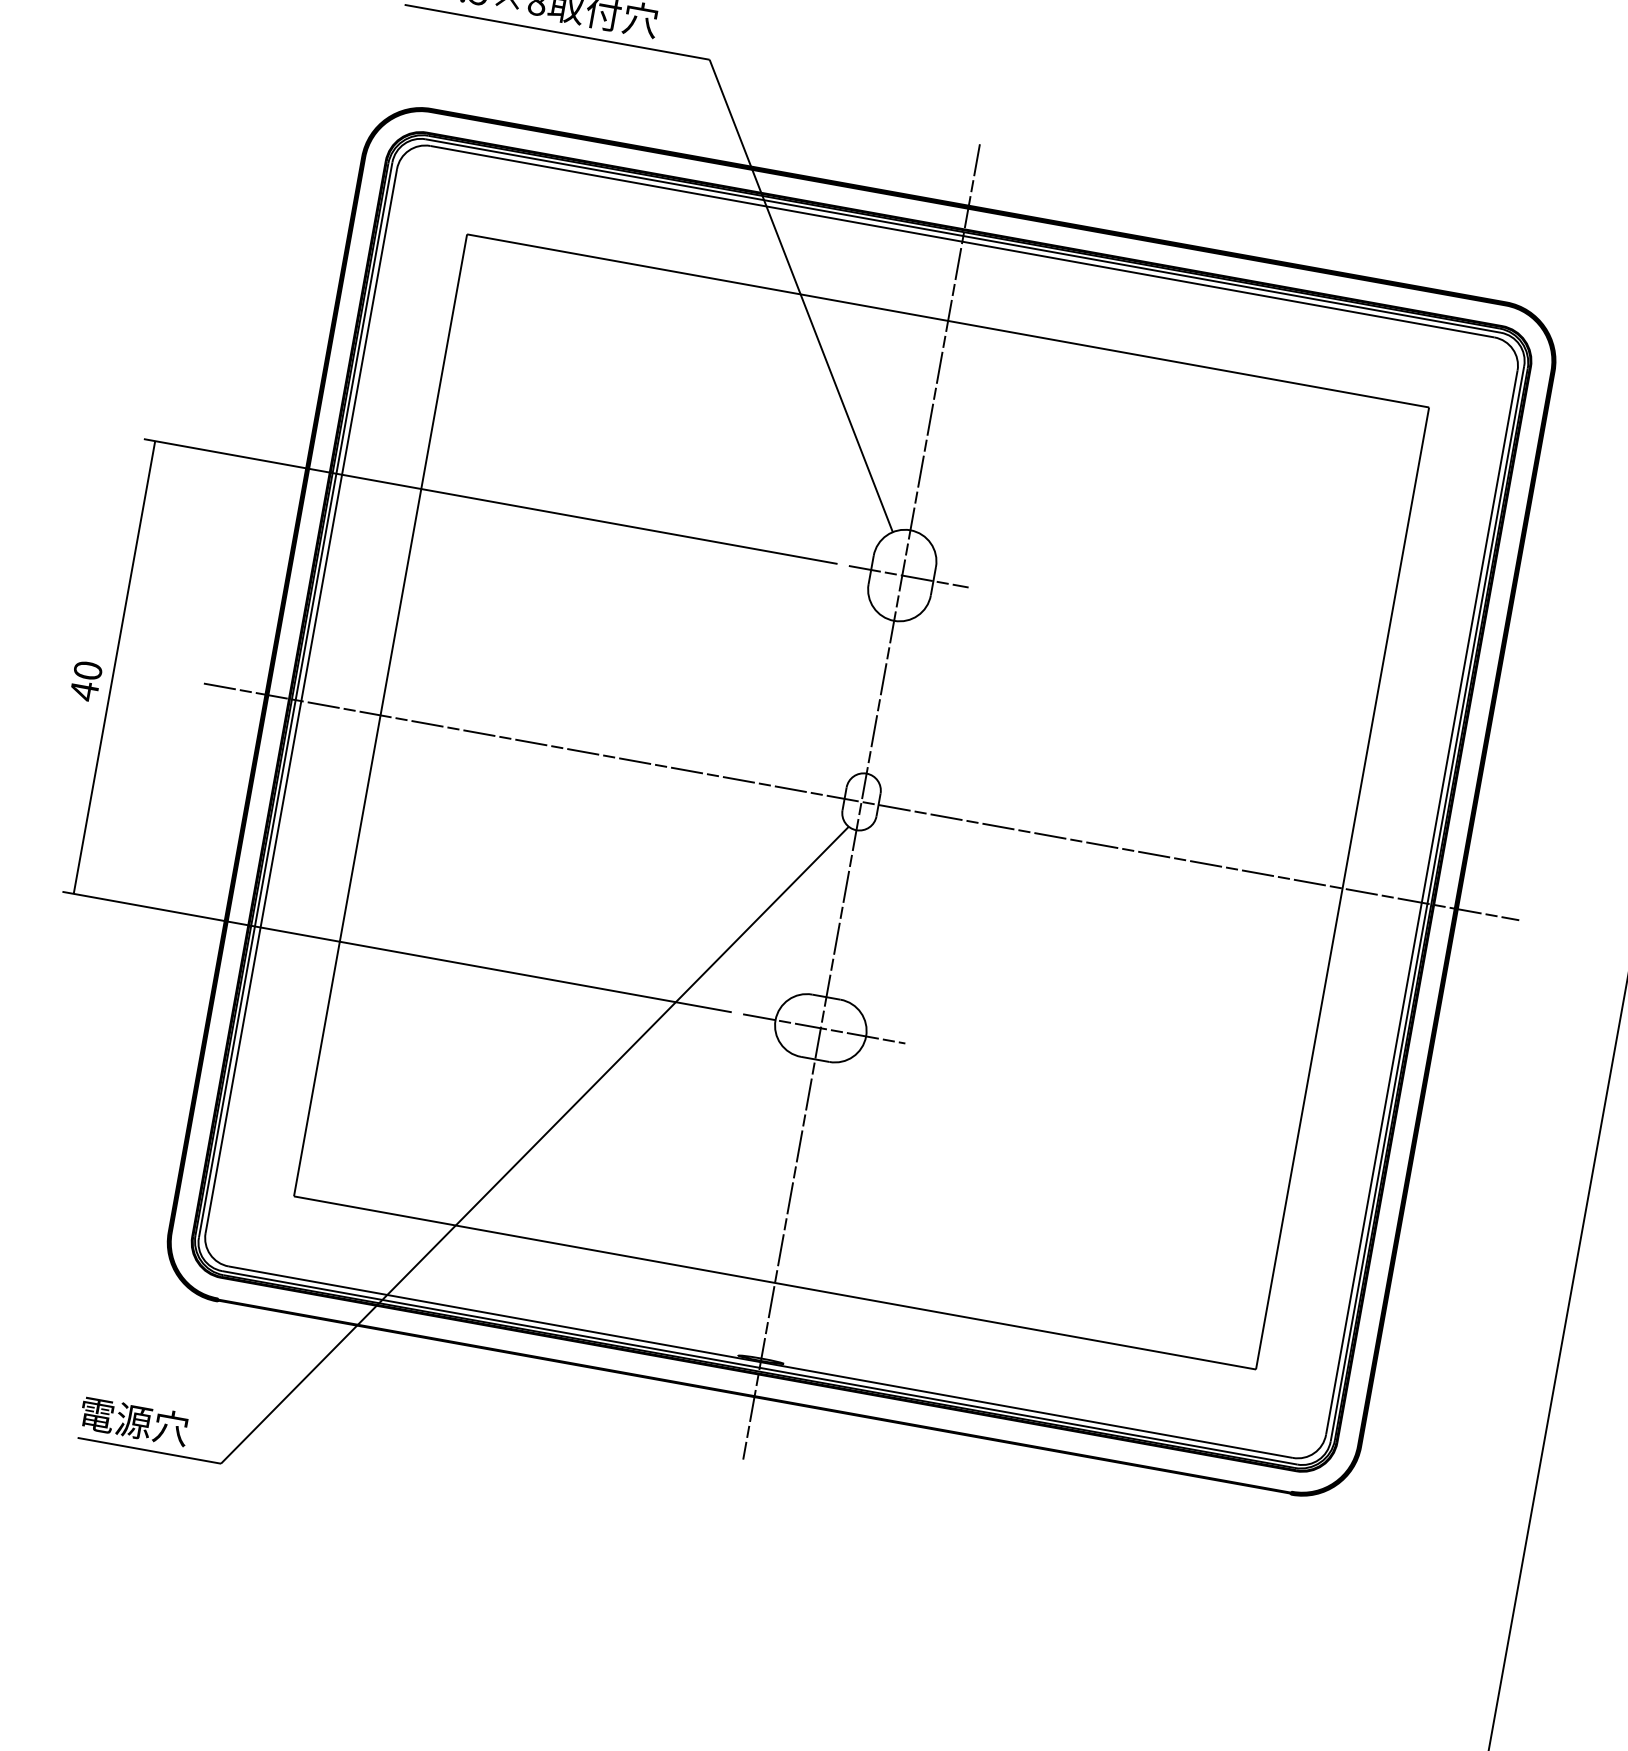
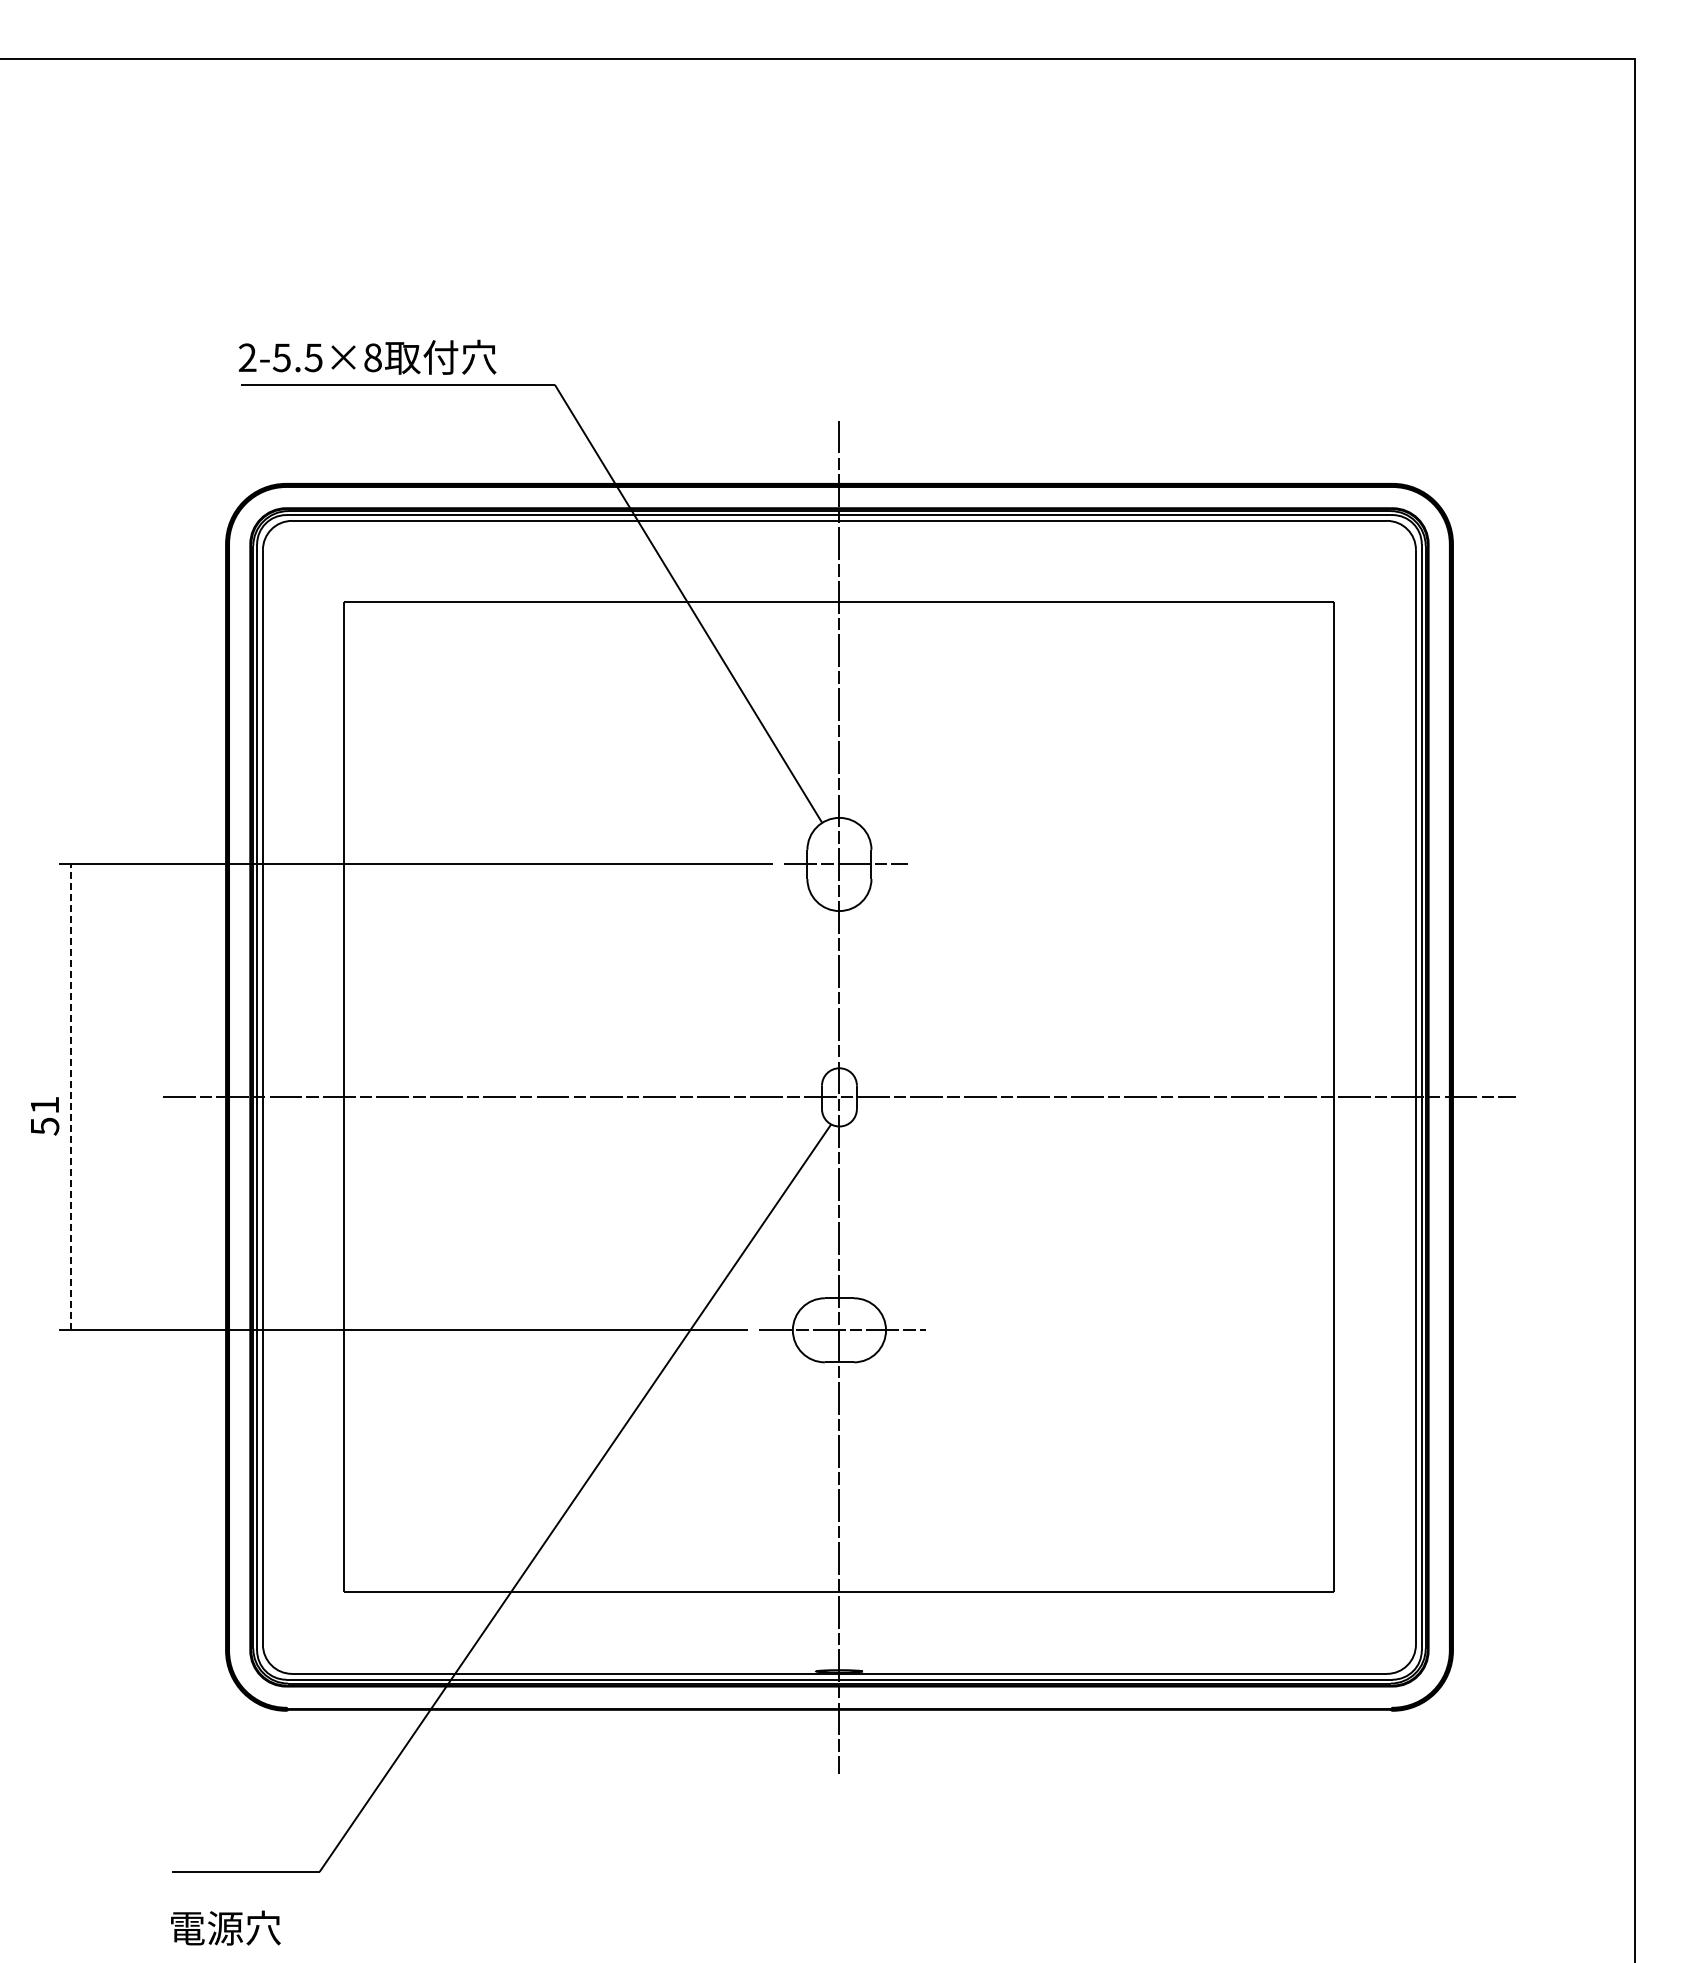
line: (114, 667) -> (70, 1097), solid -> dashed
text: (85, 681) -> (44, 1116), 40 -> 51
text: (134, 1420) -> (225, 1927), moved

